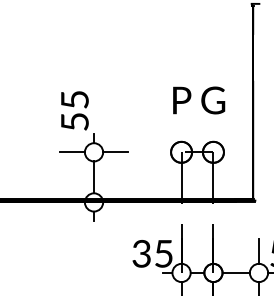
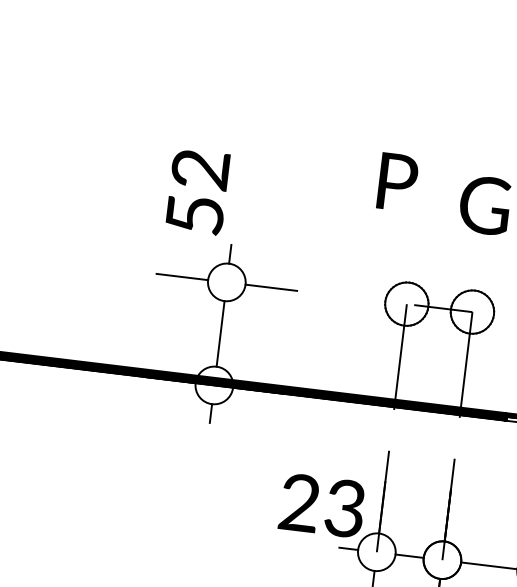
text: (74, 99) -> (199, 168), 55 -> 52
text: (182, 100) -> (398, 182), moved
text: (152, 253) -> (321, 504), 35 -> 23

